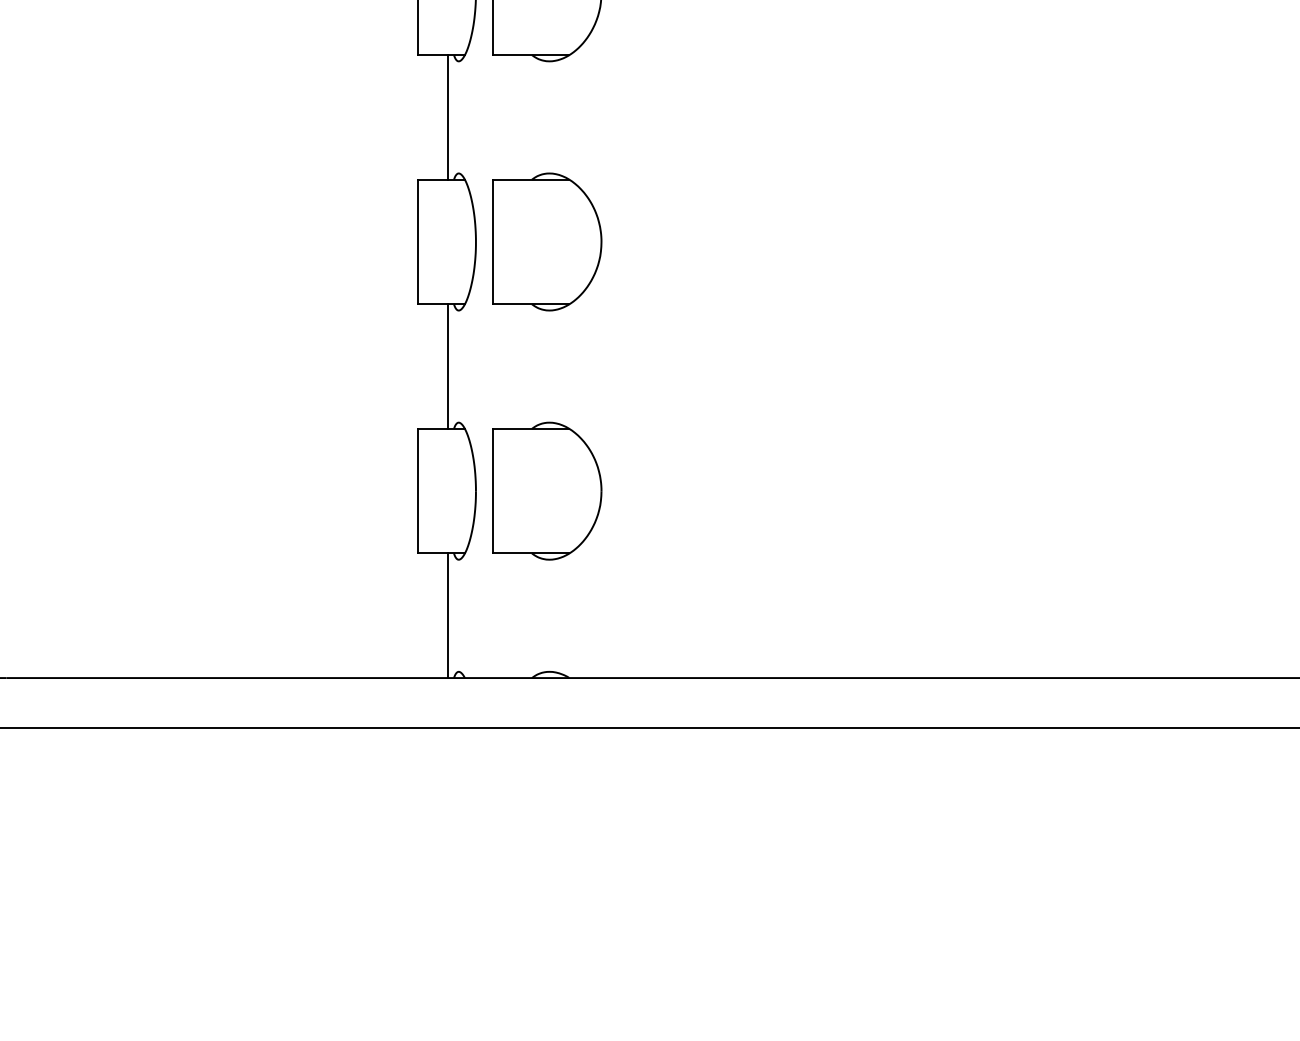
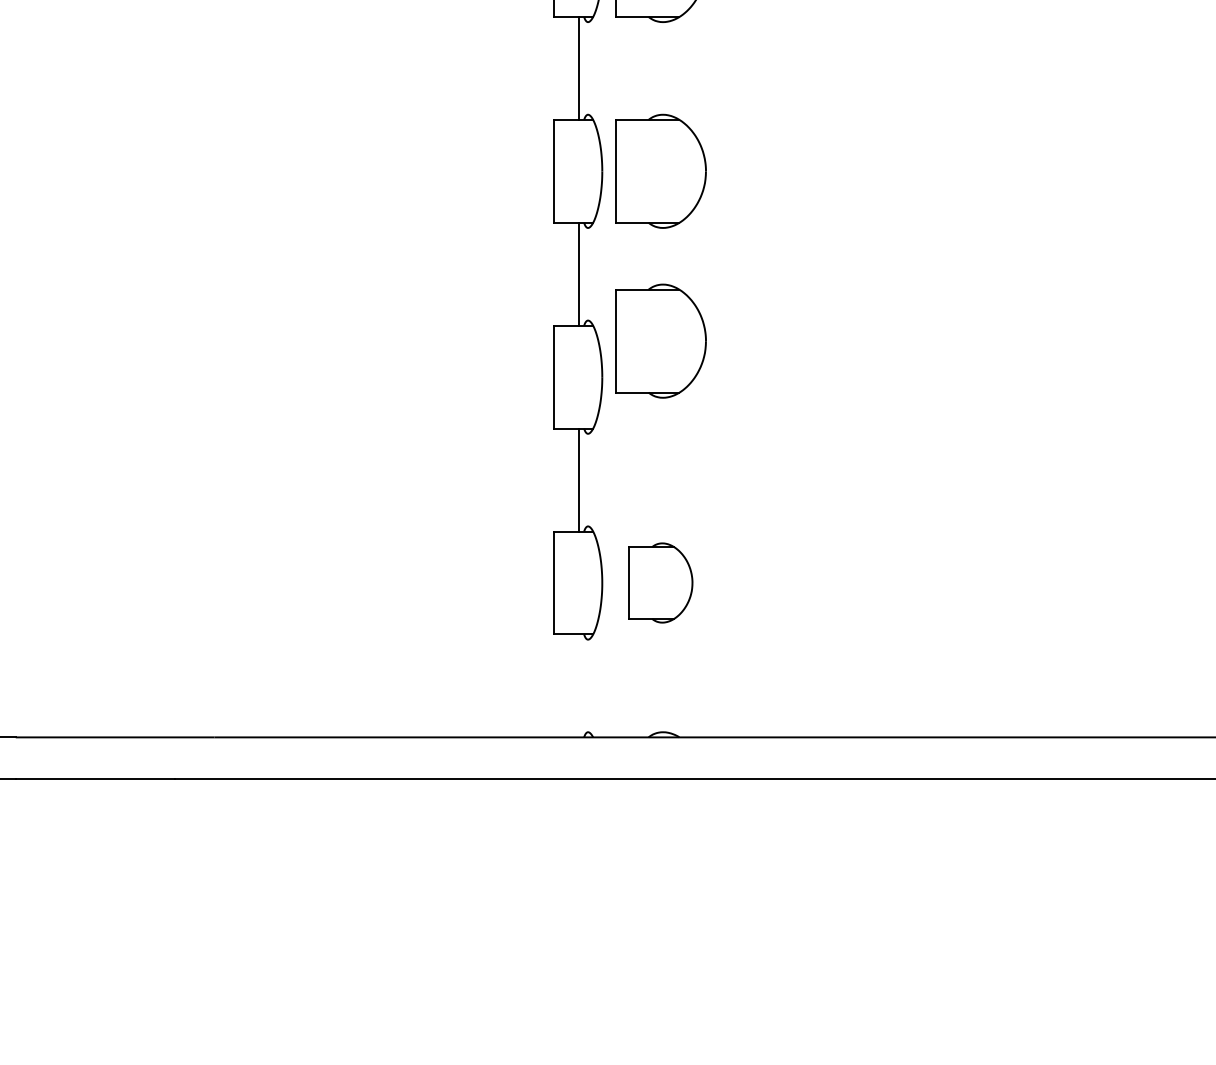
part: (546, 241) -> (660, 340), moved
part: (546, 490) -> (660, 582), size x0.7
line: (447, 615) -> (578, 685), removed

